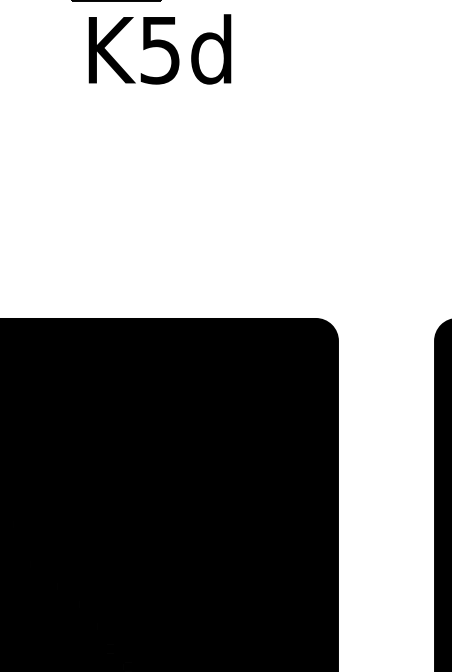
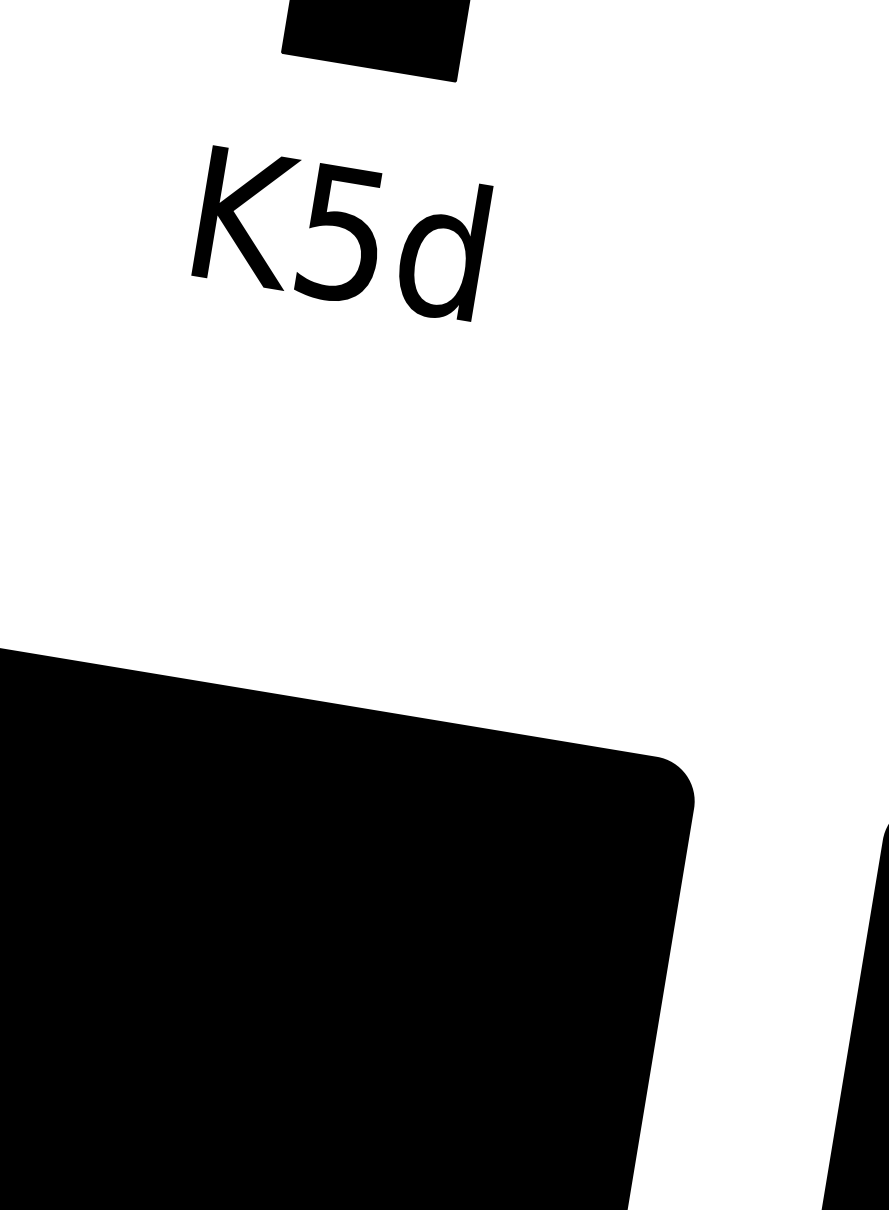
text: (159, 49) -> (341, 232), moved

